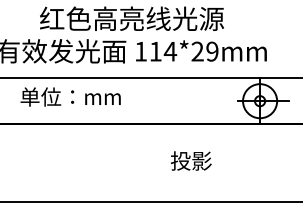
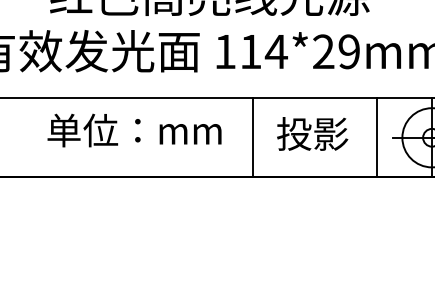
text: (70, 96) -> (134, 129), moved
line: (156, 100) -> (252, 136), added
line: (228, 100) -> (377, 136), added
text: (191, 160) -> (312, 133), moved

